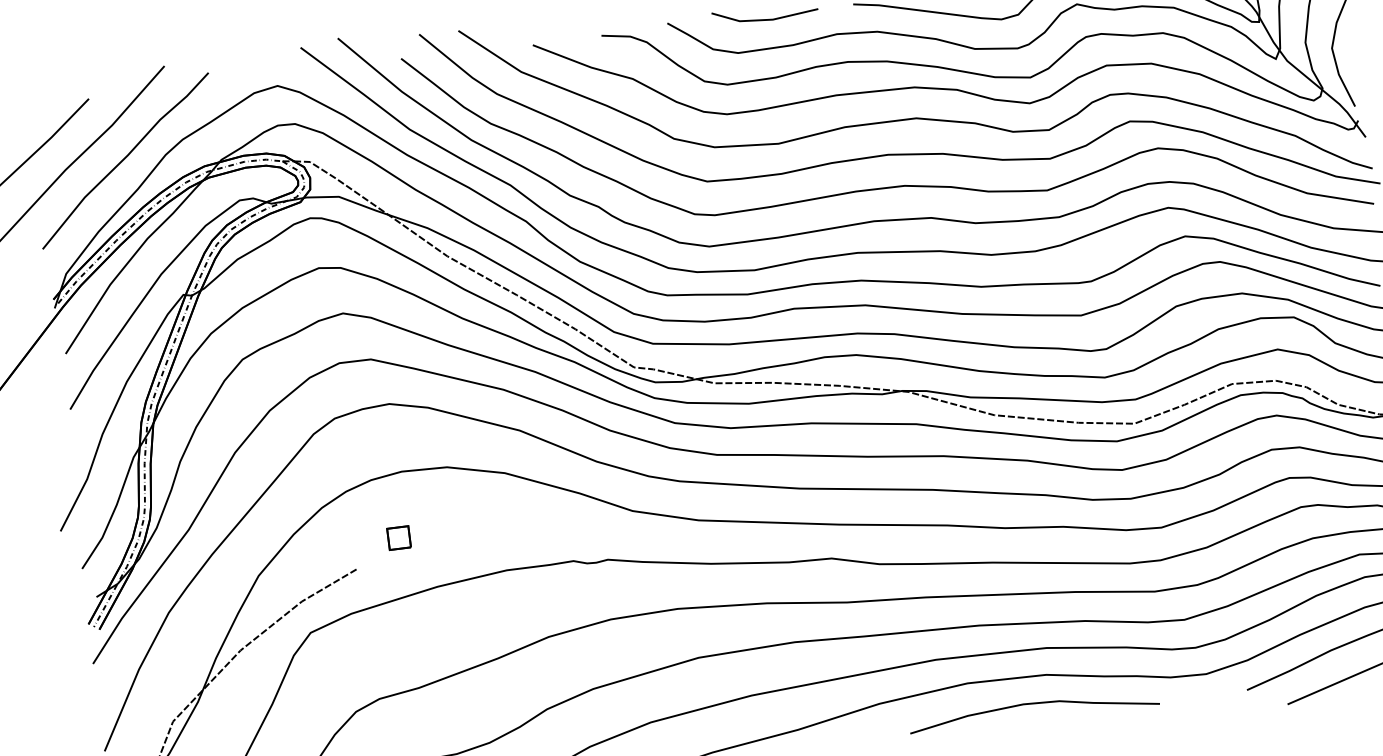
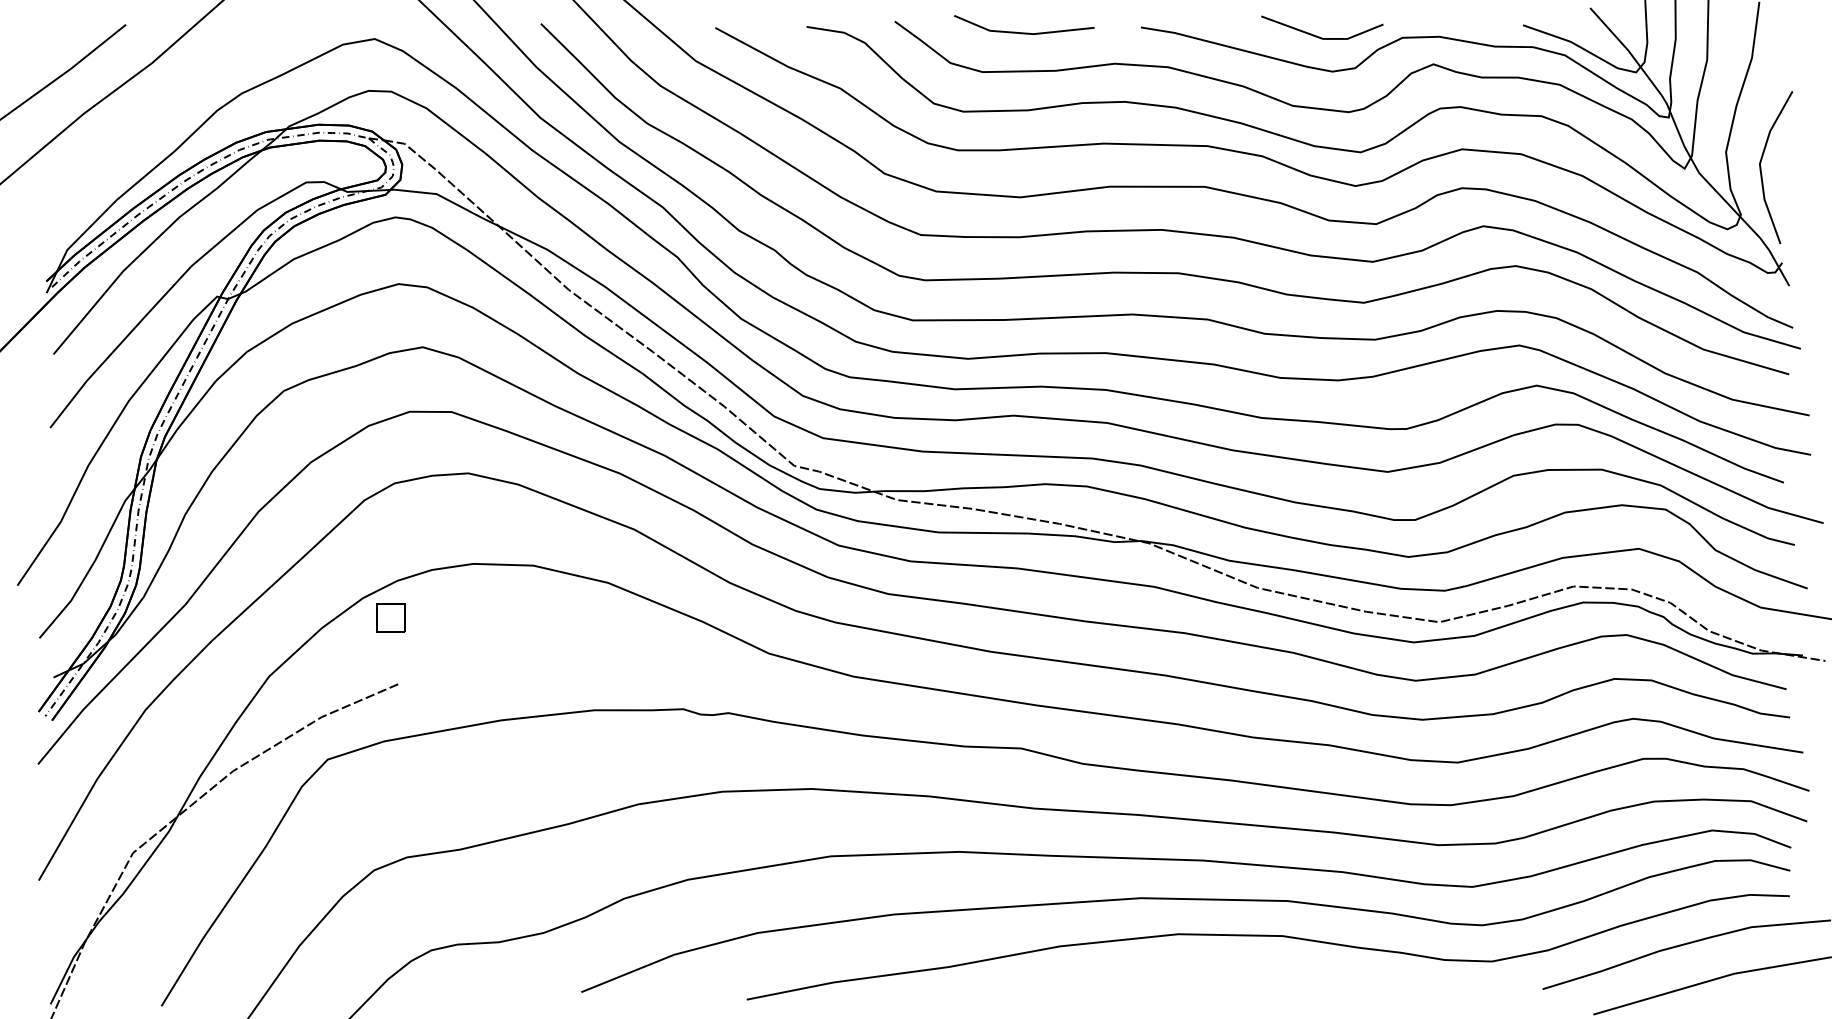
curve: (124, 159) -> (162, 110), removed
part: (398, 537) -> (390, 617), moved
curve: (1033, 704) -> (1260, 972), removed

